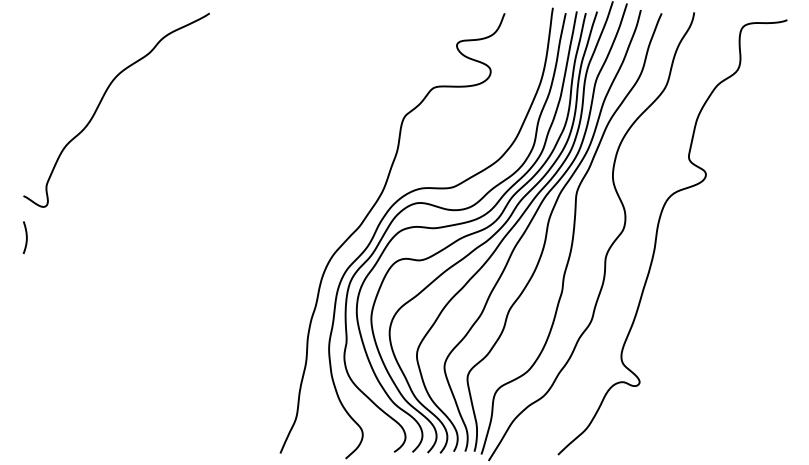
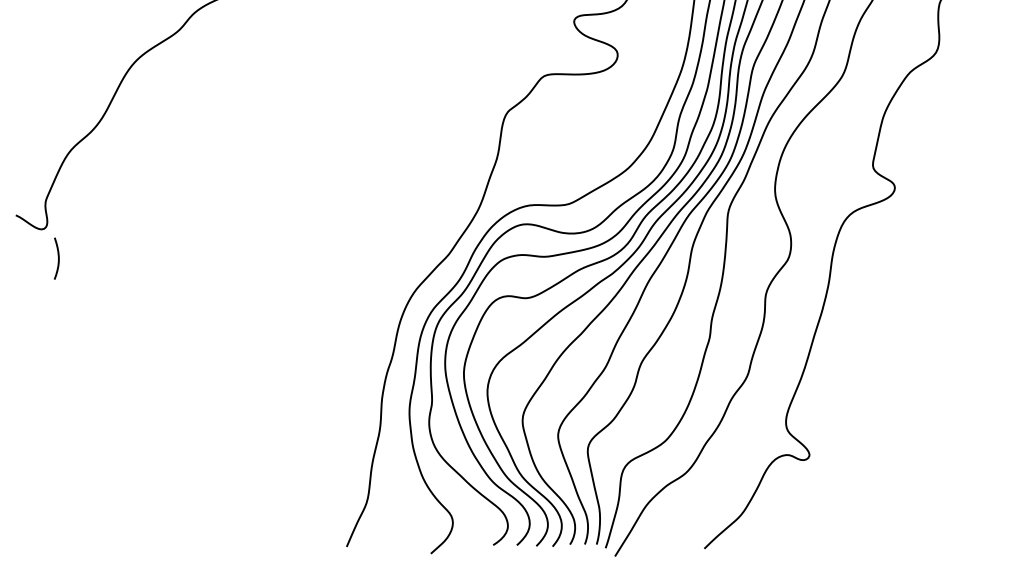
curve: (26, 237) -> (58, 258), moved

